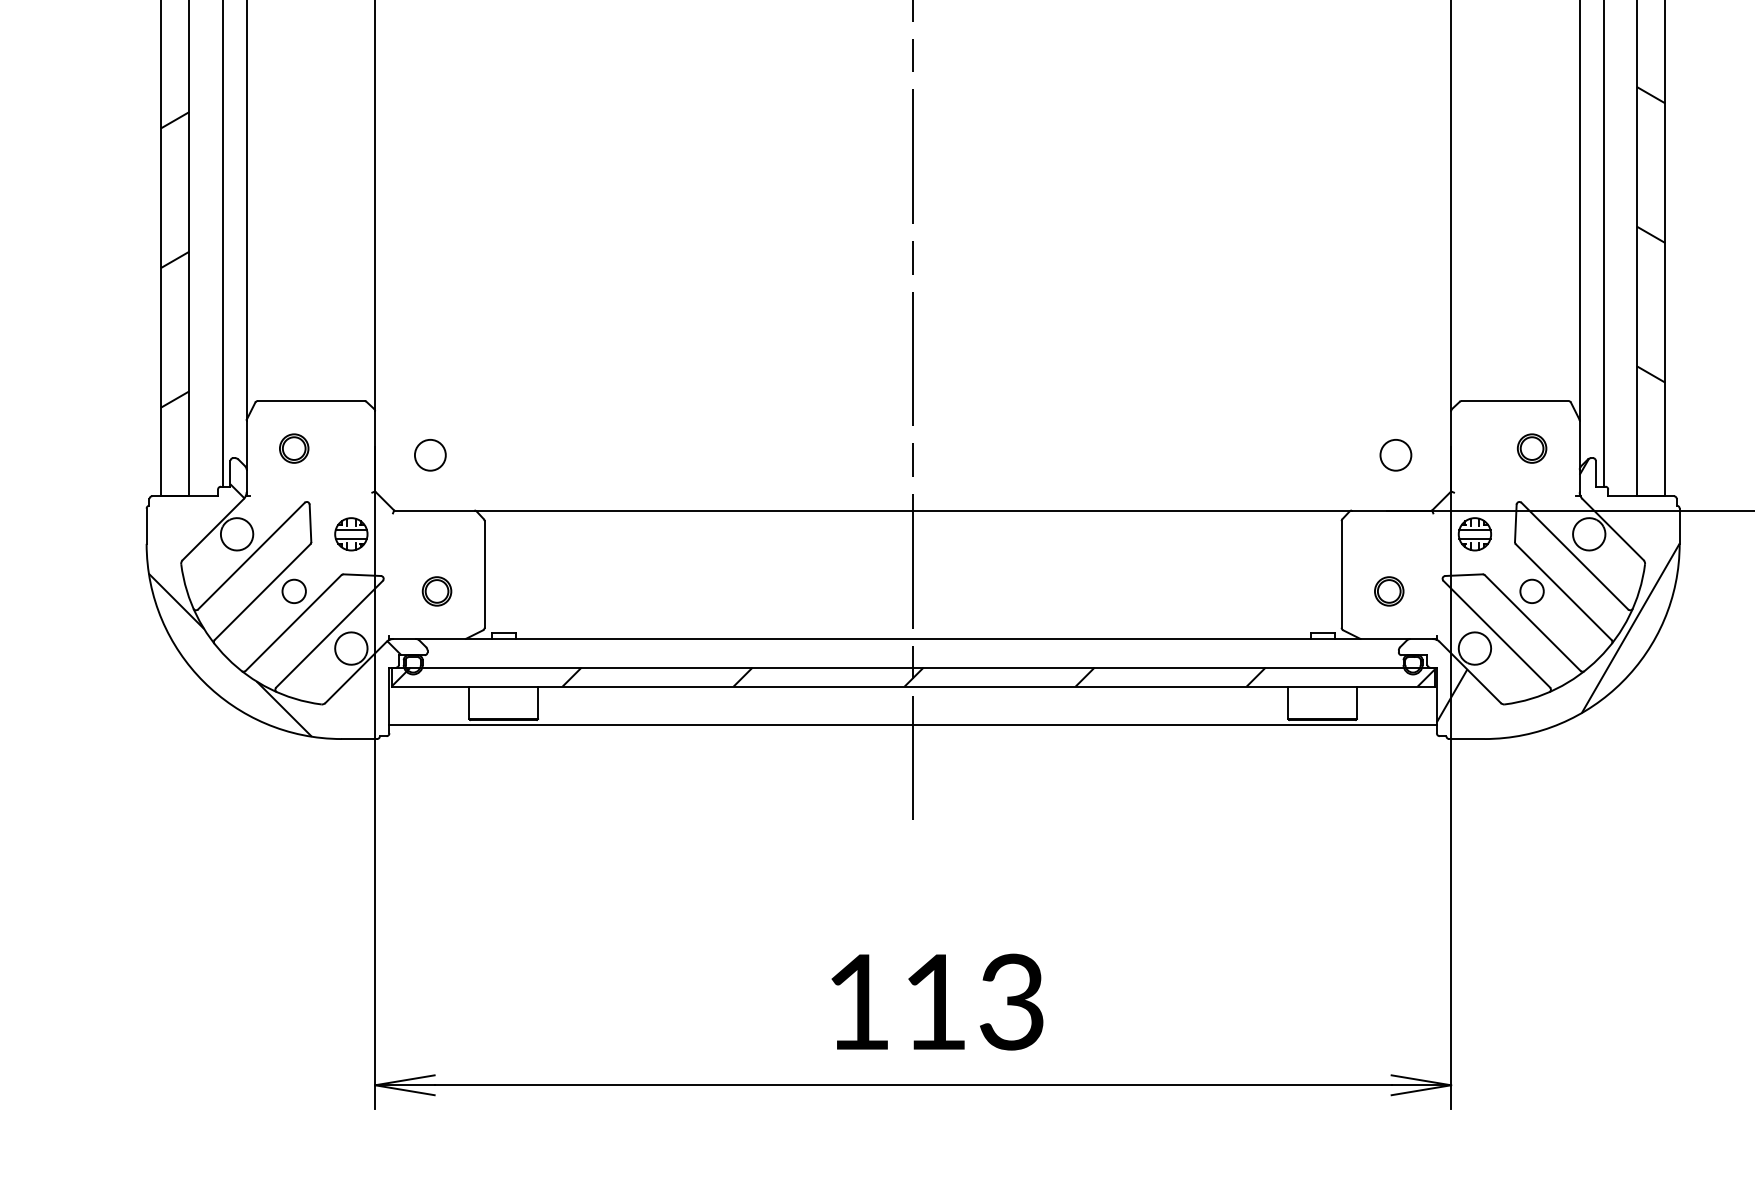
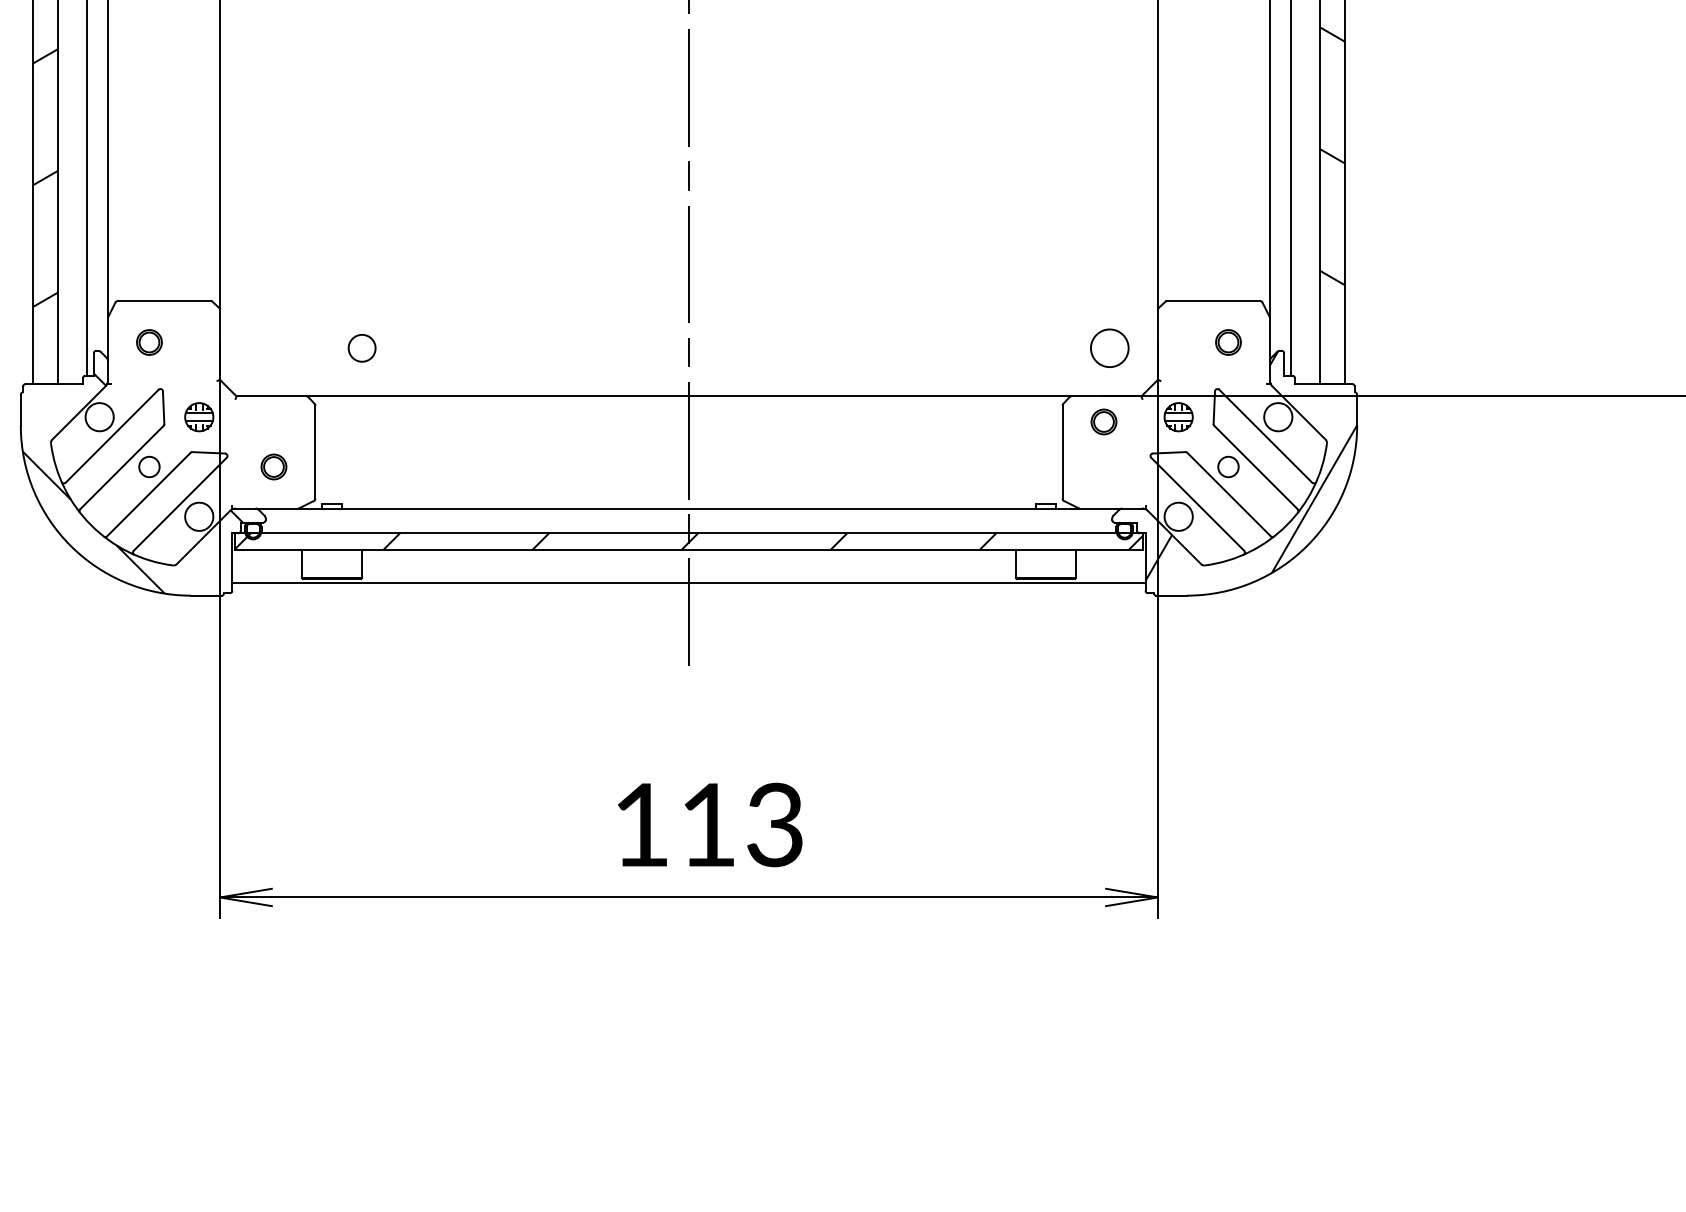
circle: (1395, 454) -> (1109, 347), size x1.4
circle: (429, 455) -> (361, 348), moved
part: (1388, 590) -> (1103, 421), moved

